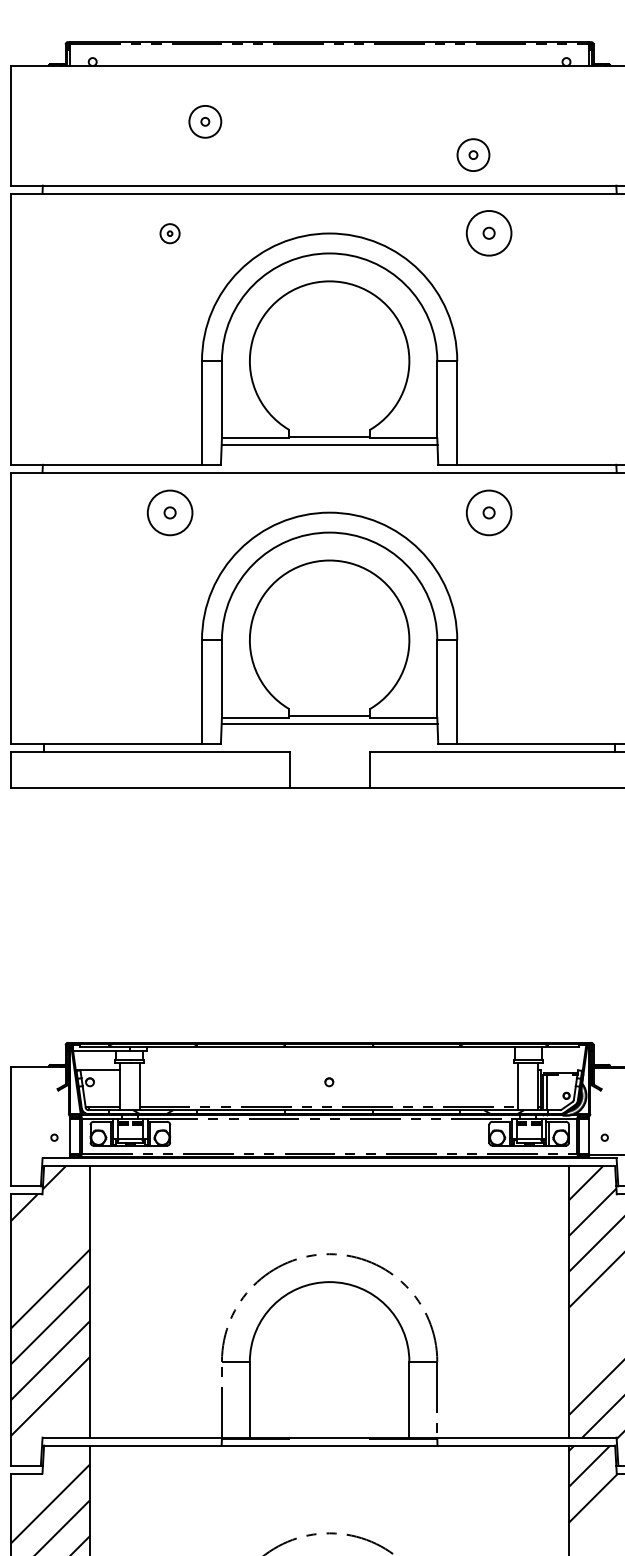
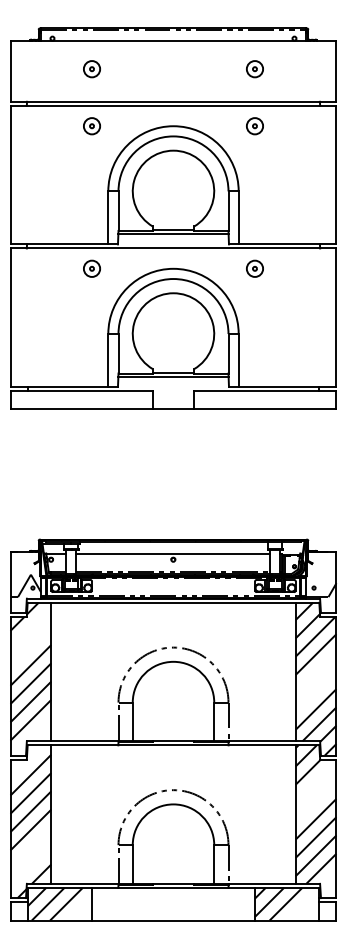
part: (204, 122) -> (91, 69), moved
part: (472, 155) -> (254, 69), moved
part: (169, 234) -> (91, 126), size x1.67
part: (488, 234) -> (254, 126), size x0.71
part: (169, 512) -> (91, 268), size x0.71
part: (488, 512) -> (254, 268), size x0.71
line: (327, 1070) -> (172, 553), added
hatch: (39, 1111) -> (25, 574), added

